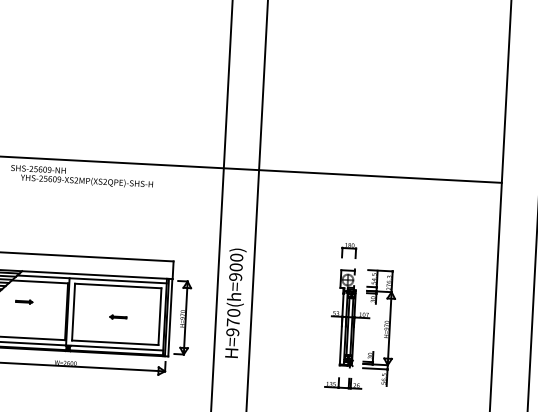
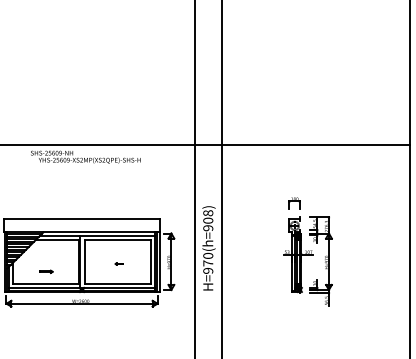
text: (235, 257) -> (207, 213), H=970(h=900) -> H=970(h=908)
part: (24, 301) -> (46, 271), moved
part: (118, 316) -> (119, 263), size x0.6
part: (343, 383) -> (295, 305), removed

